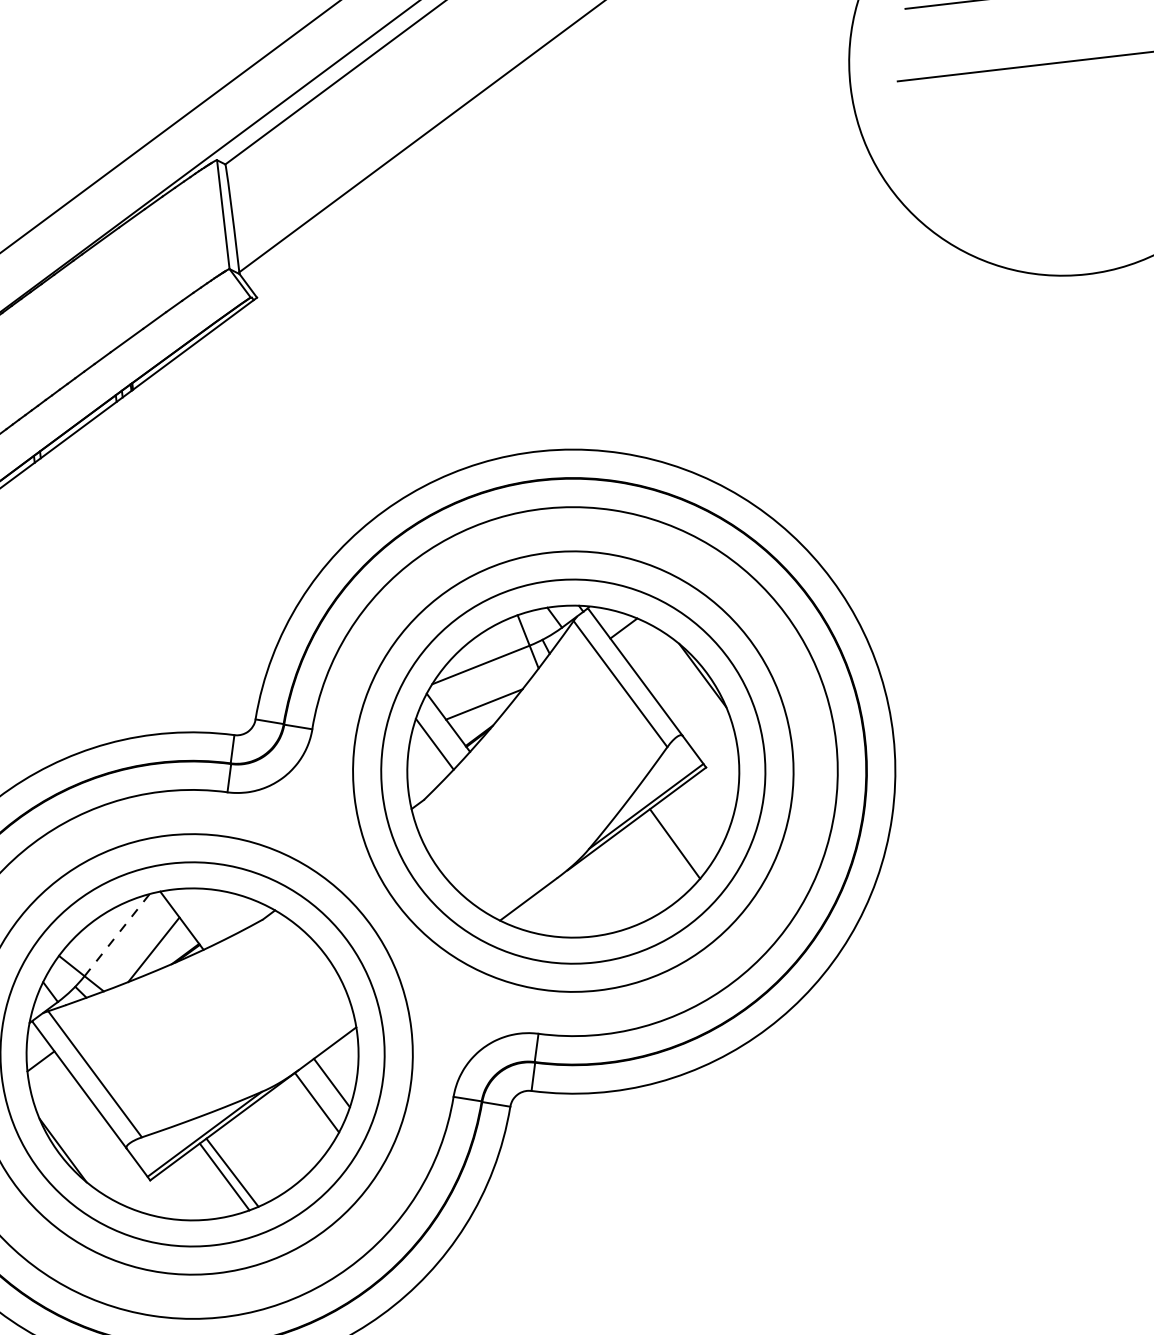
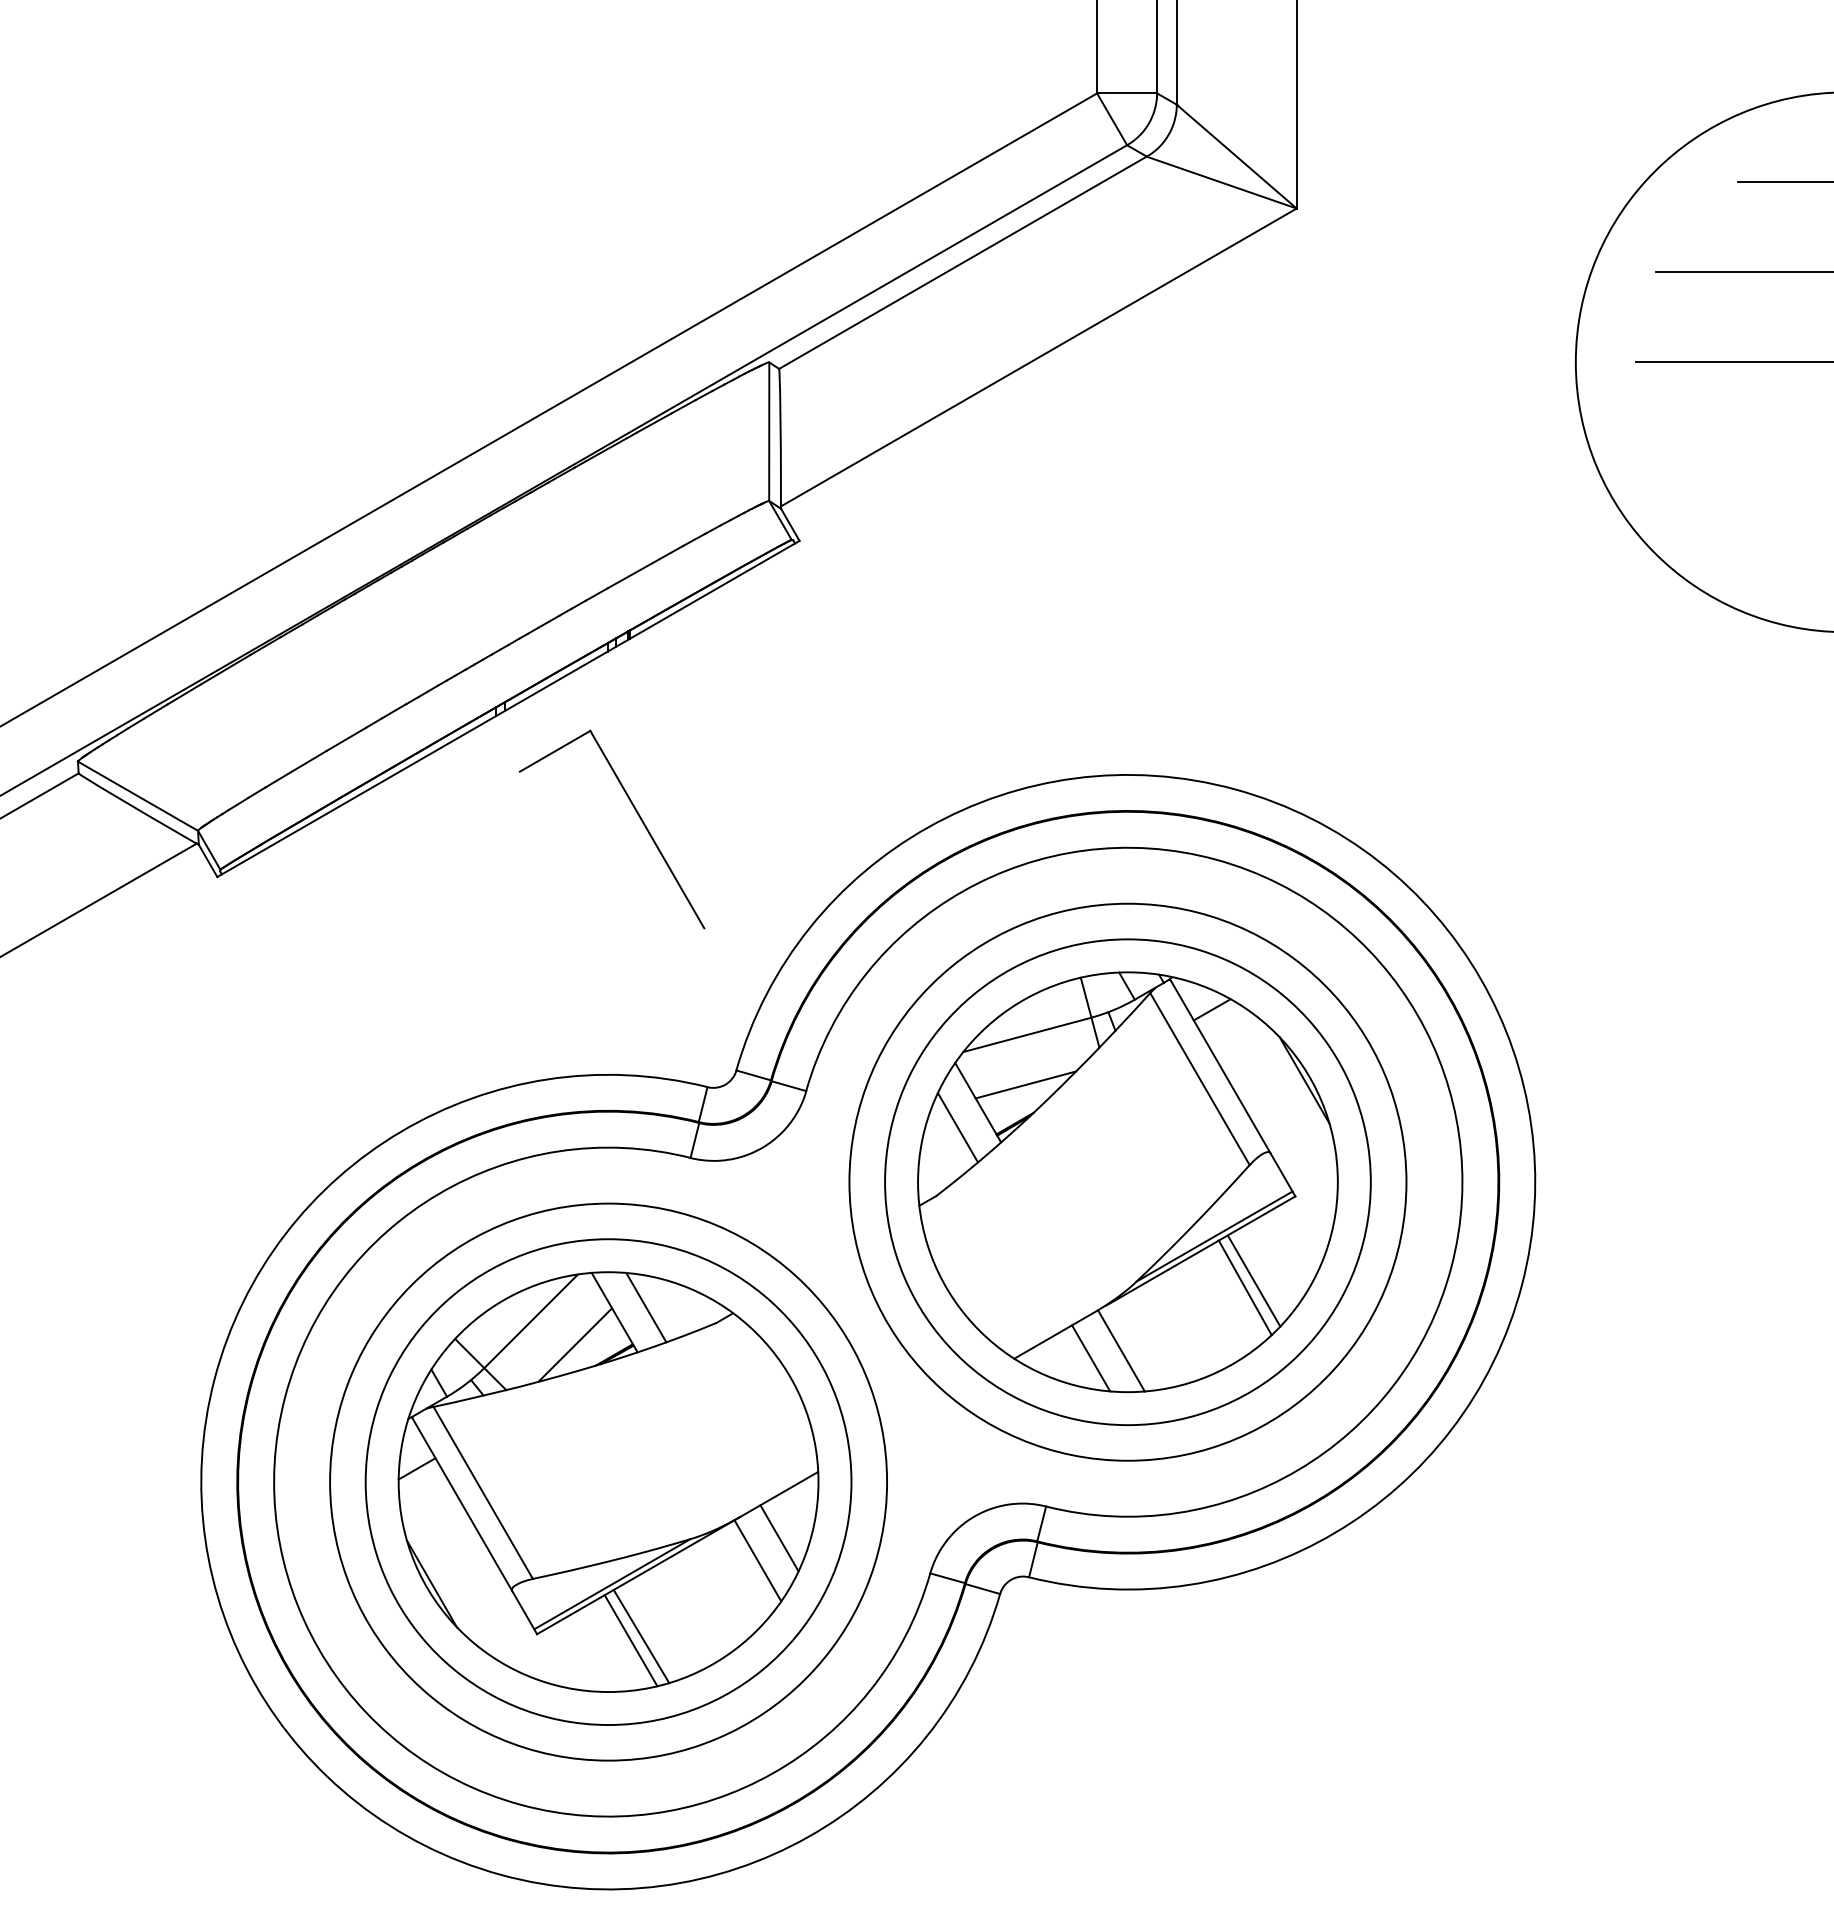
part: (155, 528) -> (638, 816), added
line: (680, 837) -> (1253, 1280), added
line: (583, 904) -> (1121, 1350), added
line: (206, 913) -> (646, 1307), added
line: (560, 913) -> (1091, 1358), added
line: (117, 934) -> (531, 1320), dashed -> solid

